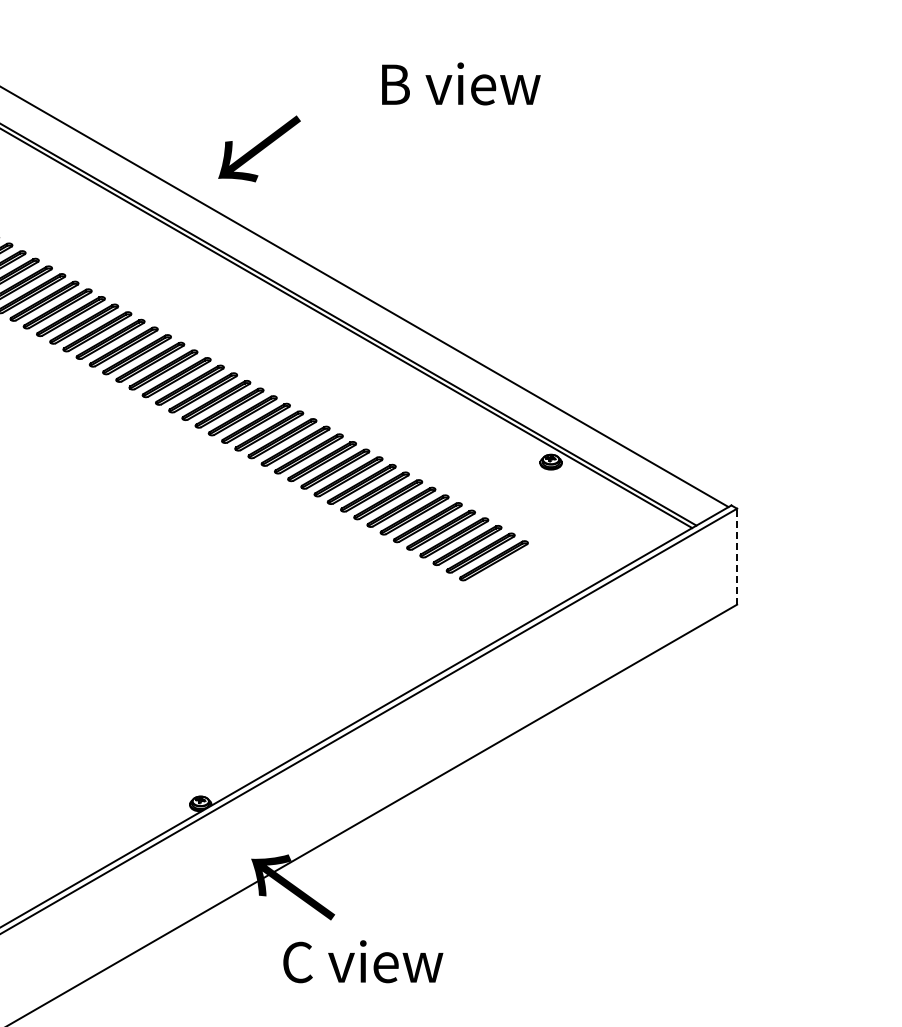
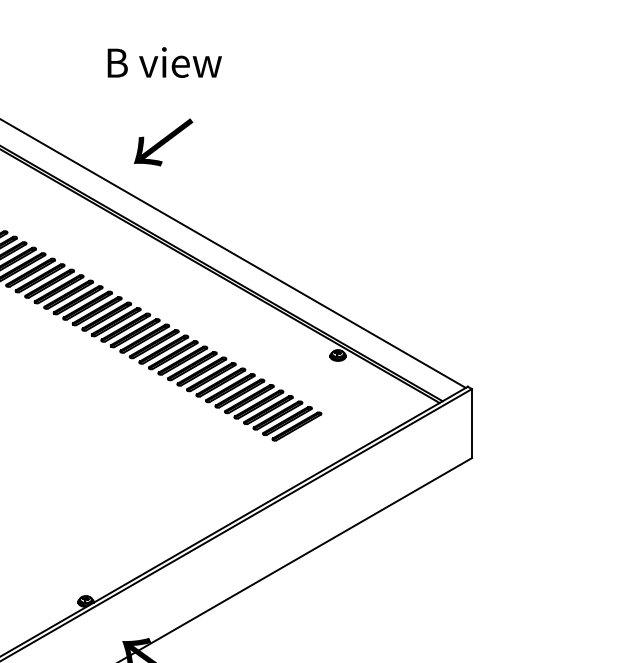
text: (461, 83) -> (164, 62), moved
text: (259, 148) -> (163, 142), moved
line: (737, 556) -> (472, 423), dashed -> solid

